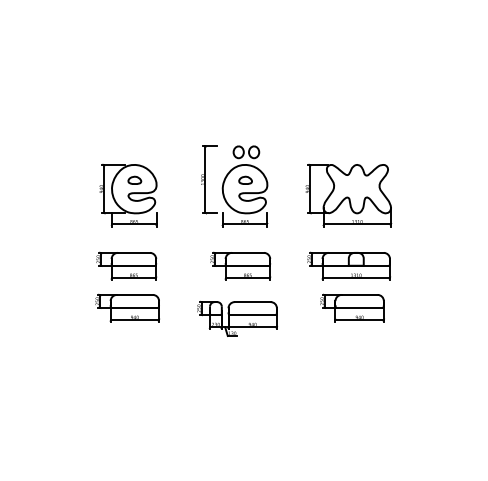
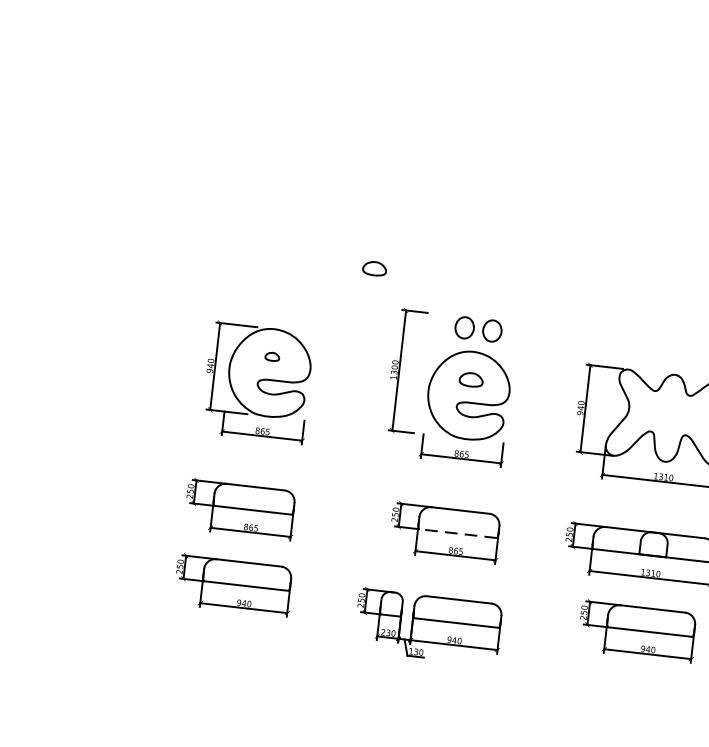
part: (185, 124) -> (374, 267), added
part: (134, 179) -> (271, 355), size x0.6
line: (247, 265) -> (457, 533), solid -> dashed

